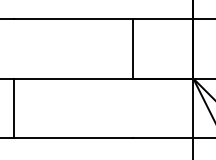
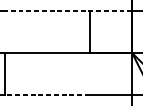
line: (103, 18) -> (68, 10), solid -> dashed
line: (73, 138) -> (47, 95), solid -> dashed

